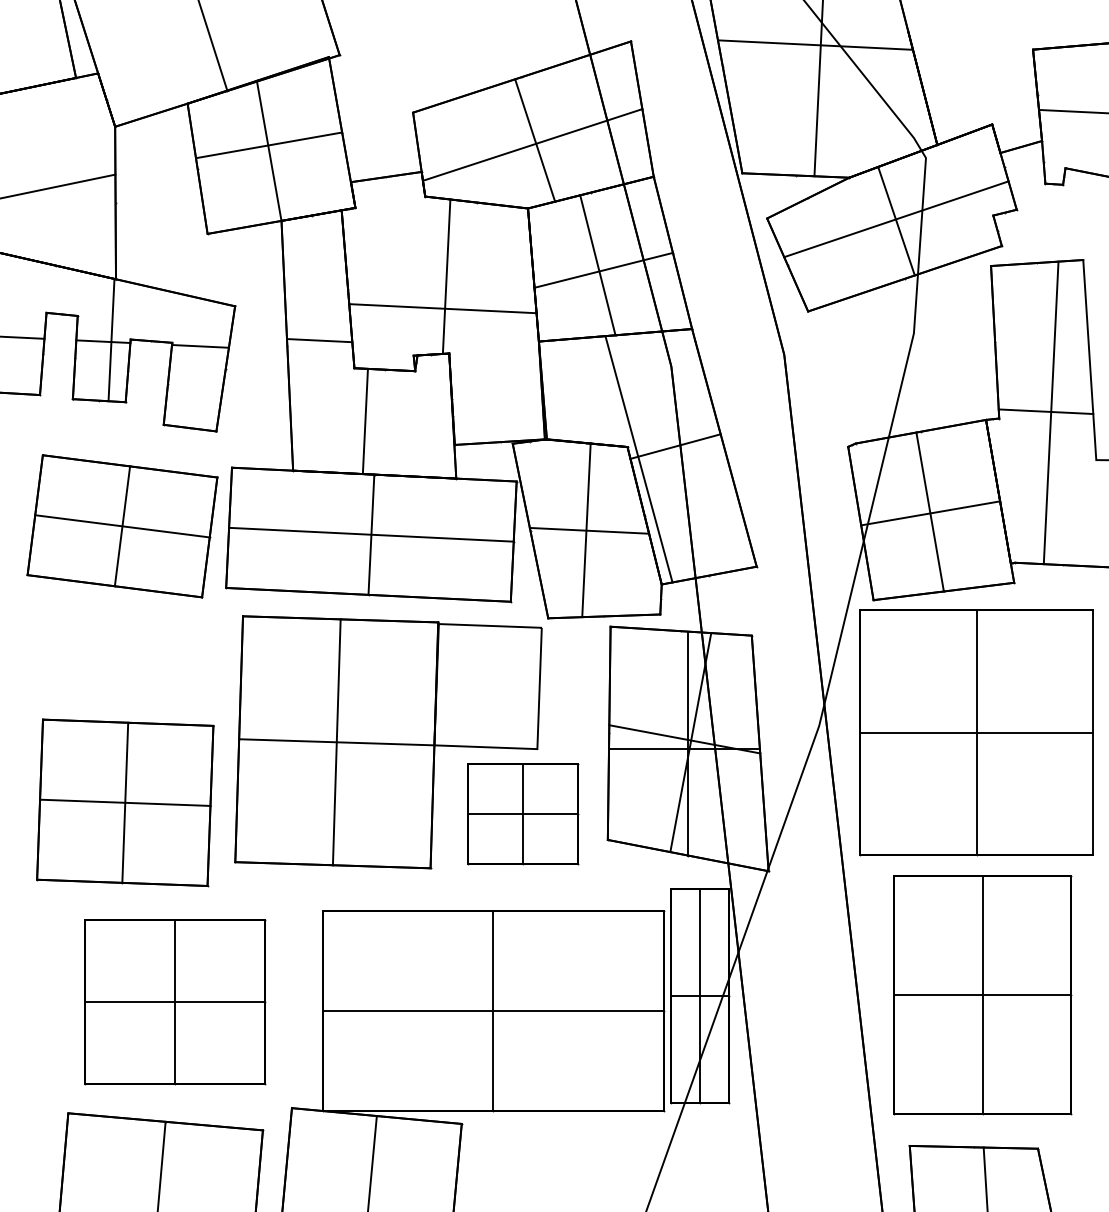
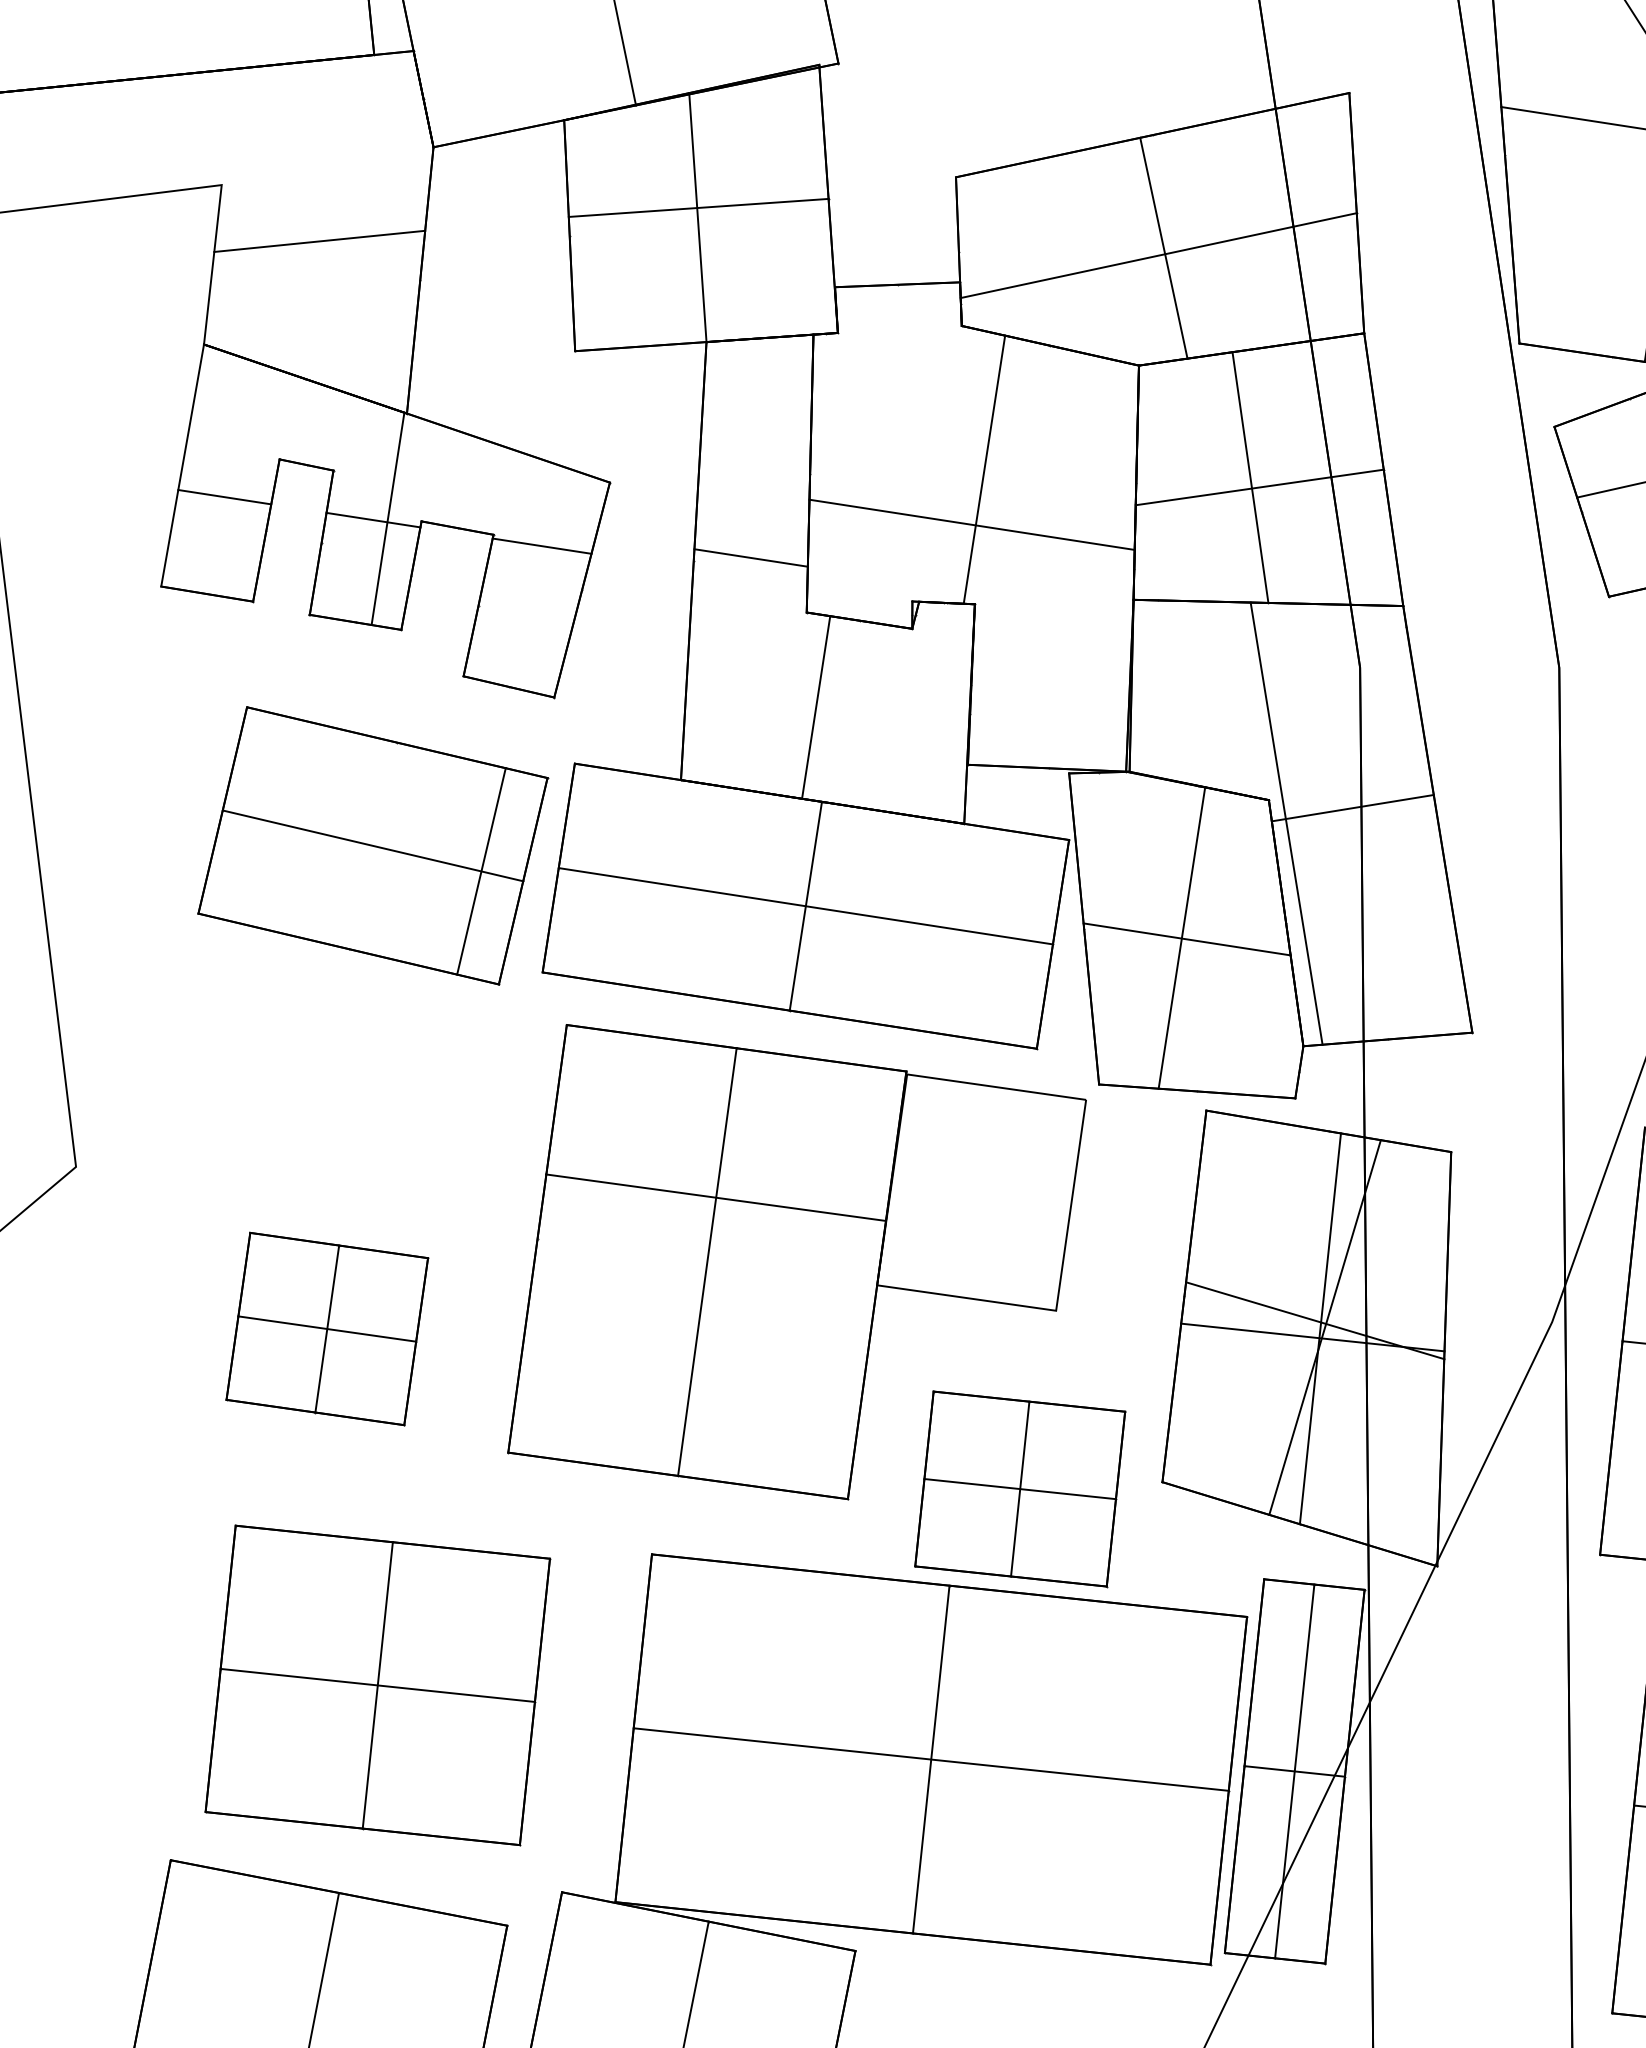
line: (122, 526) -> (481, 871), moved
line: (336, 742) -> (715, 1197), moved
part: (125, 802) -> (327, 1328), size x0.6
part: (523, 814) -> (1021, 1489), moved

